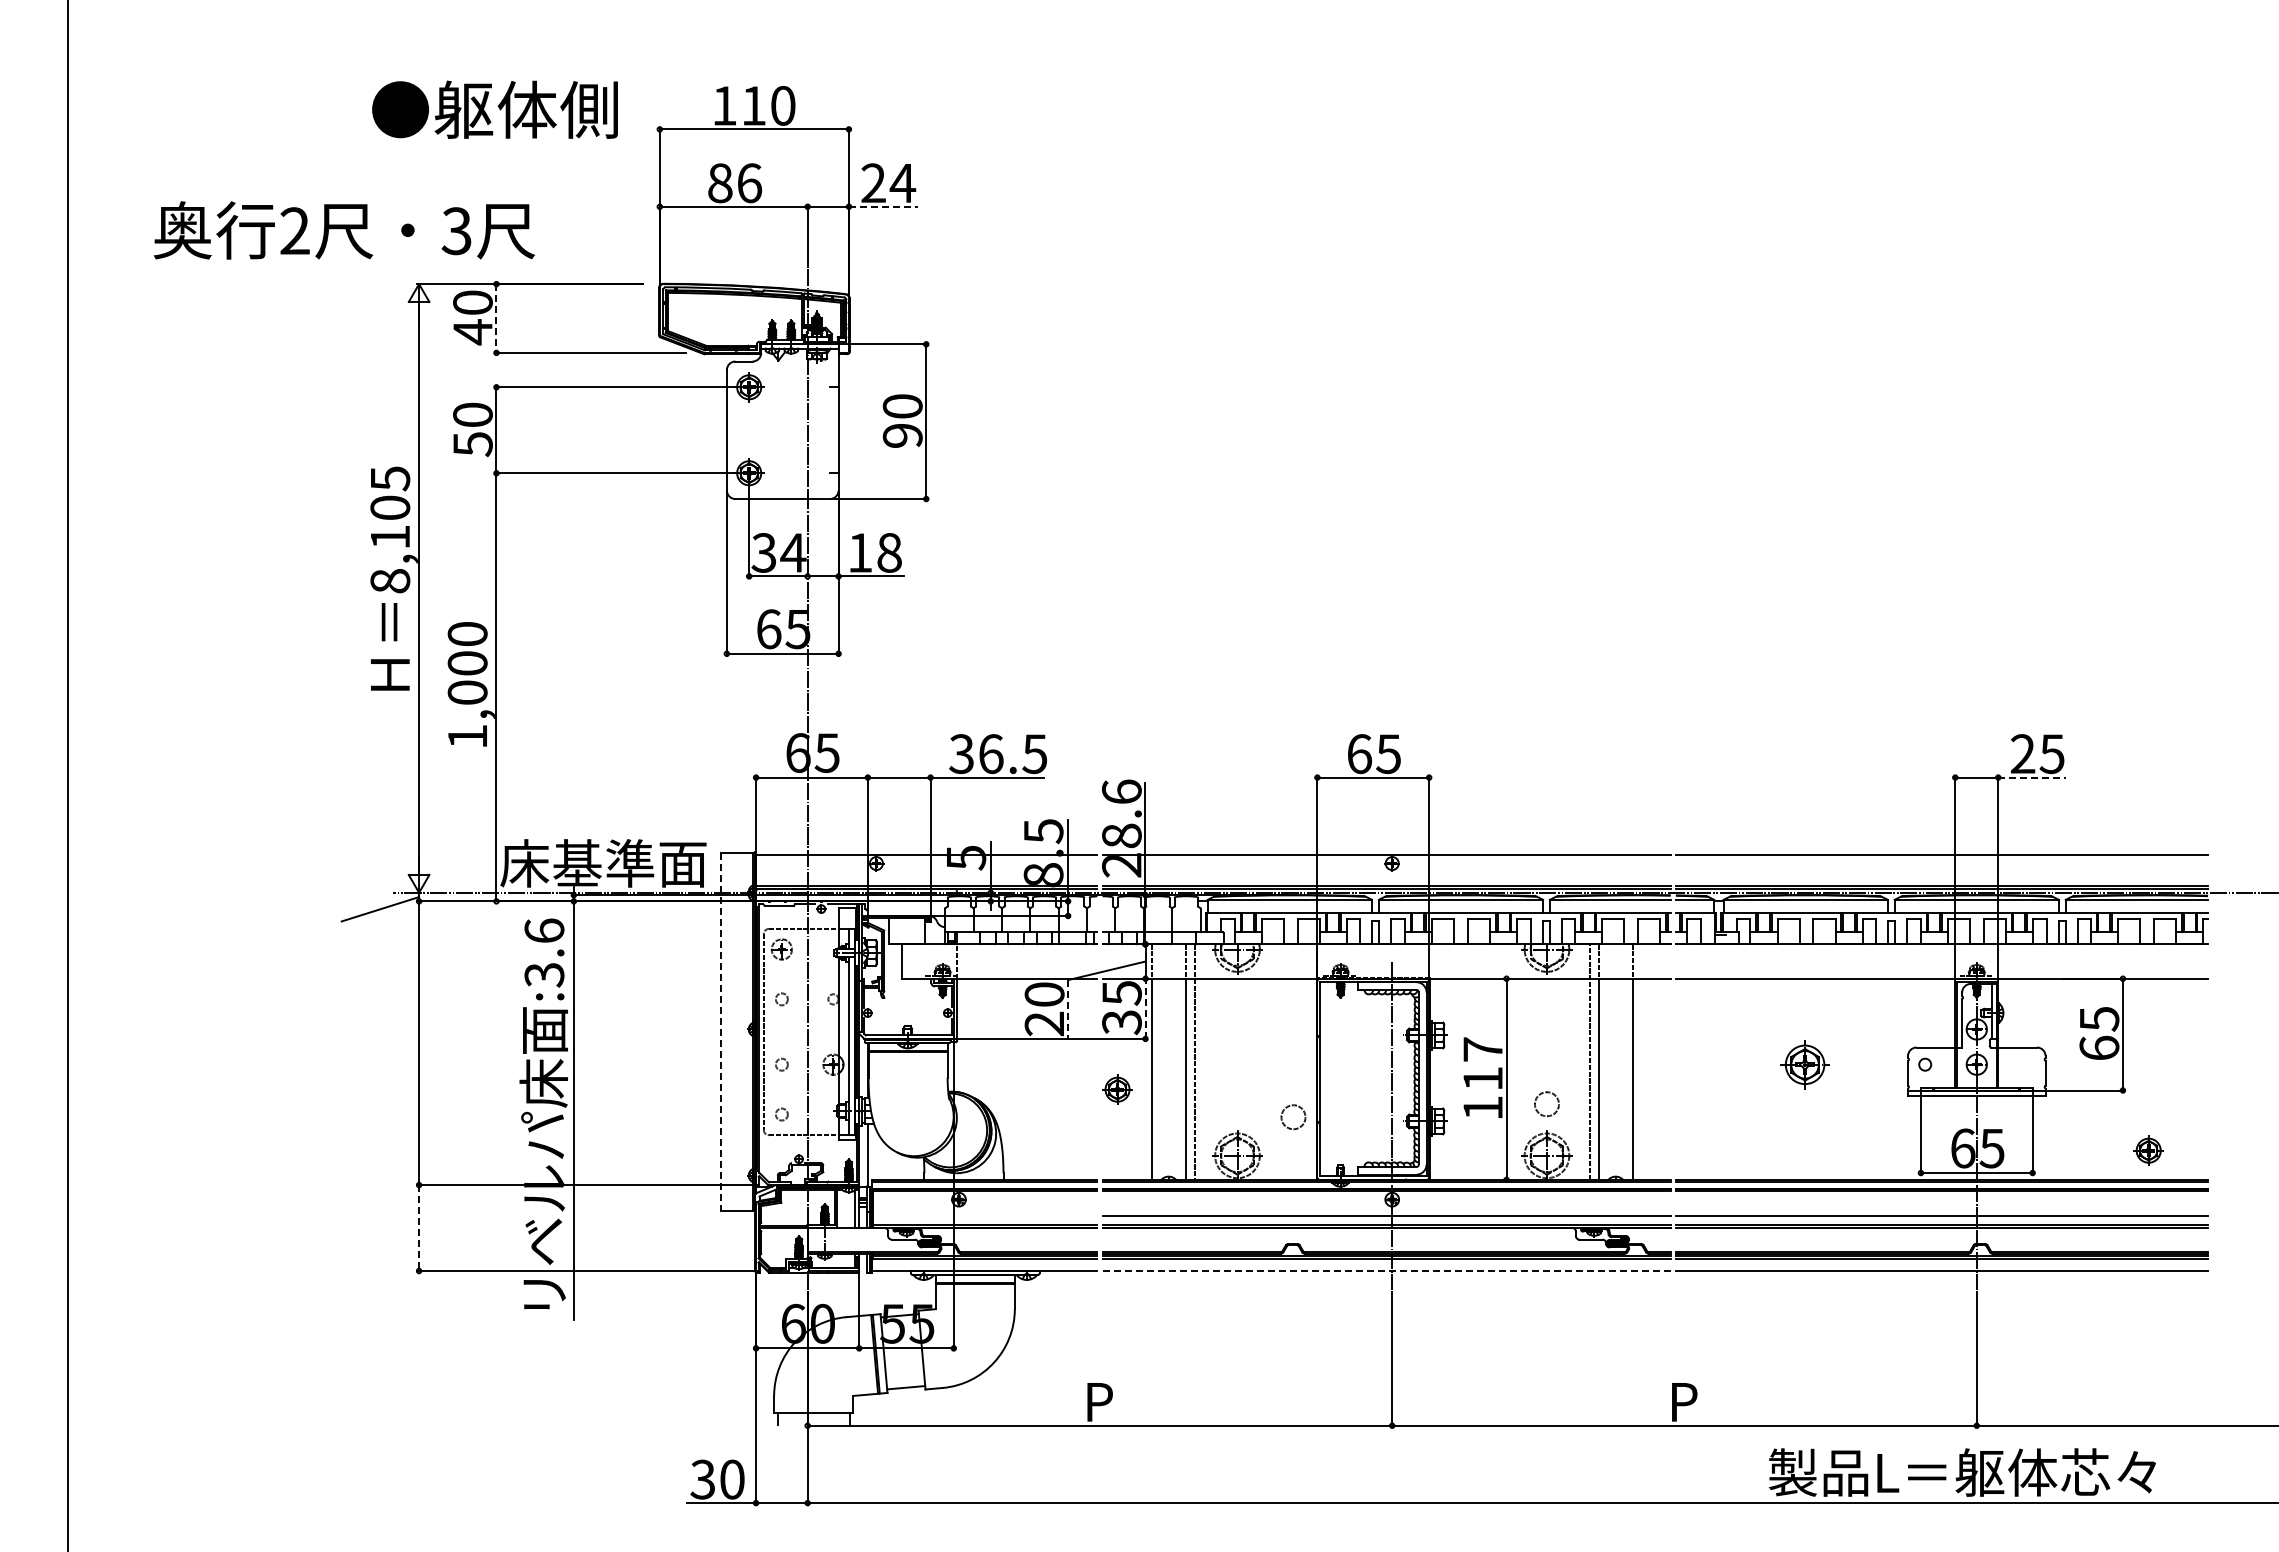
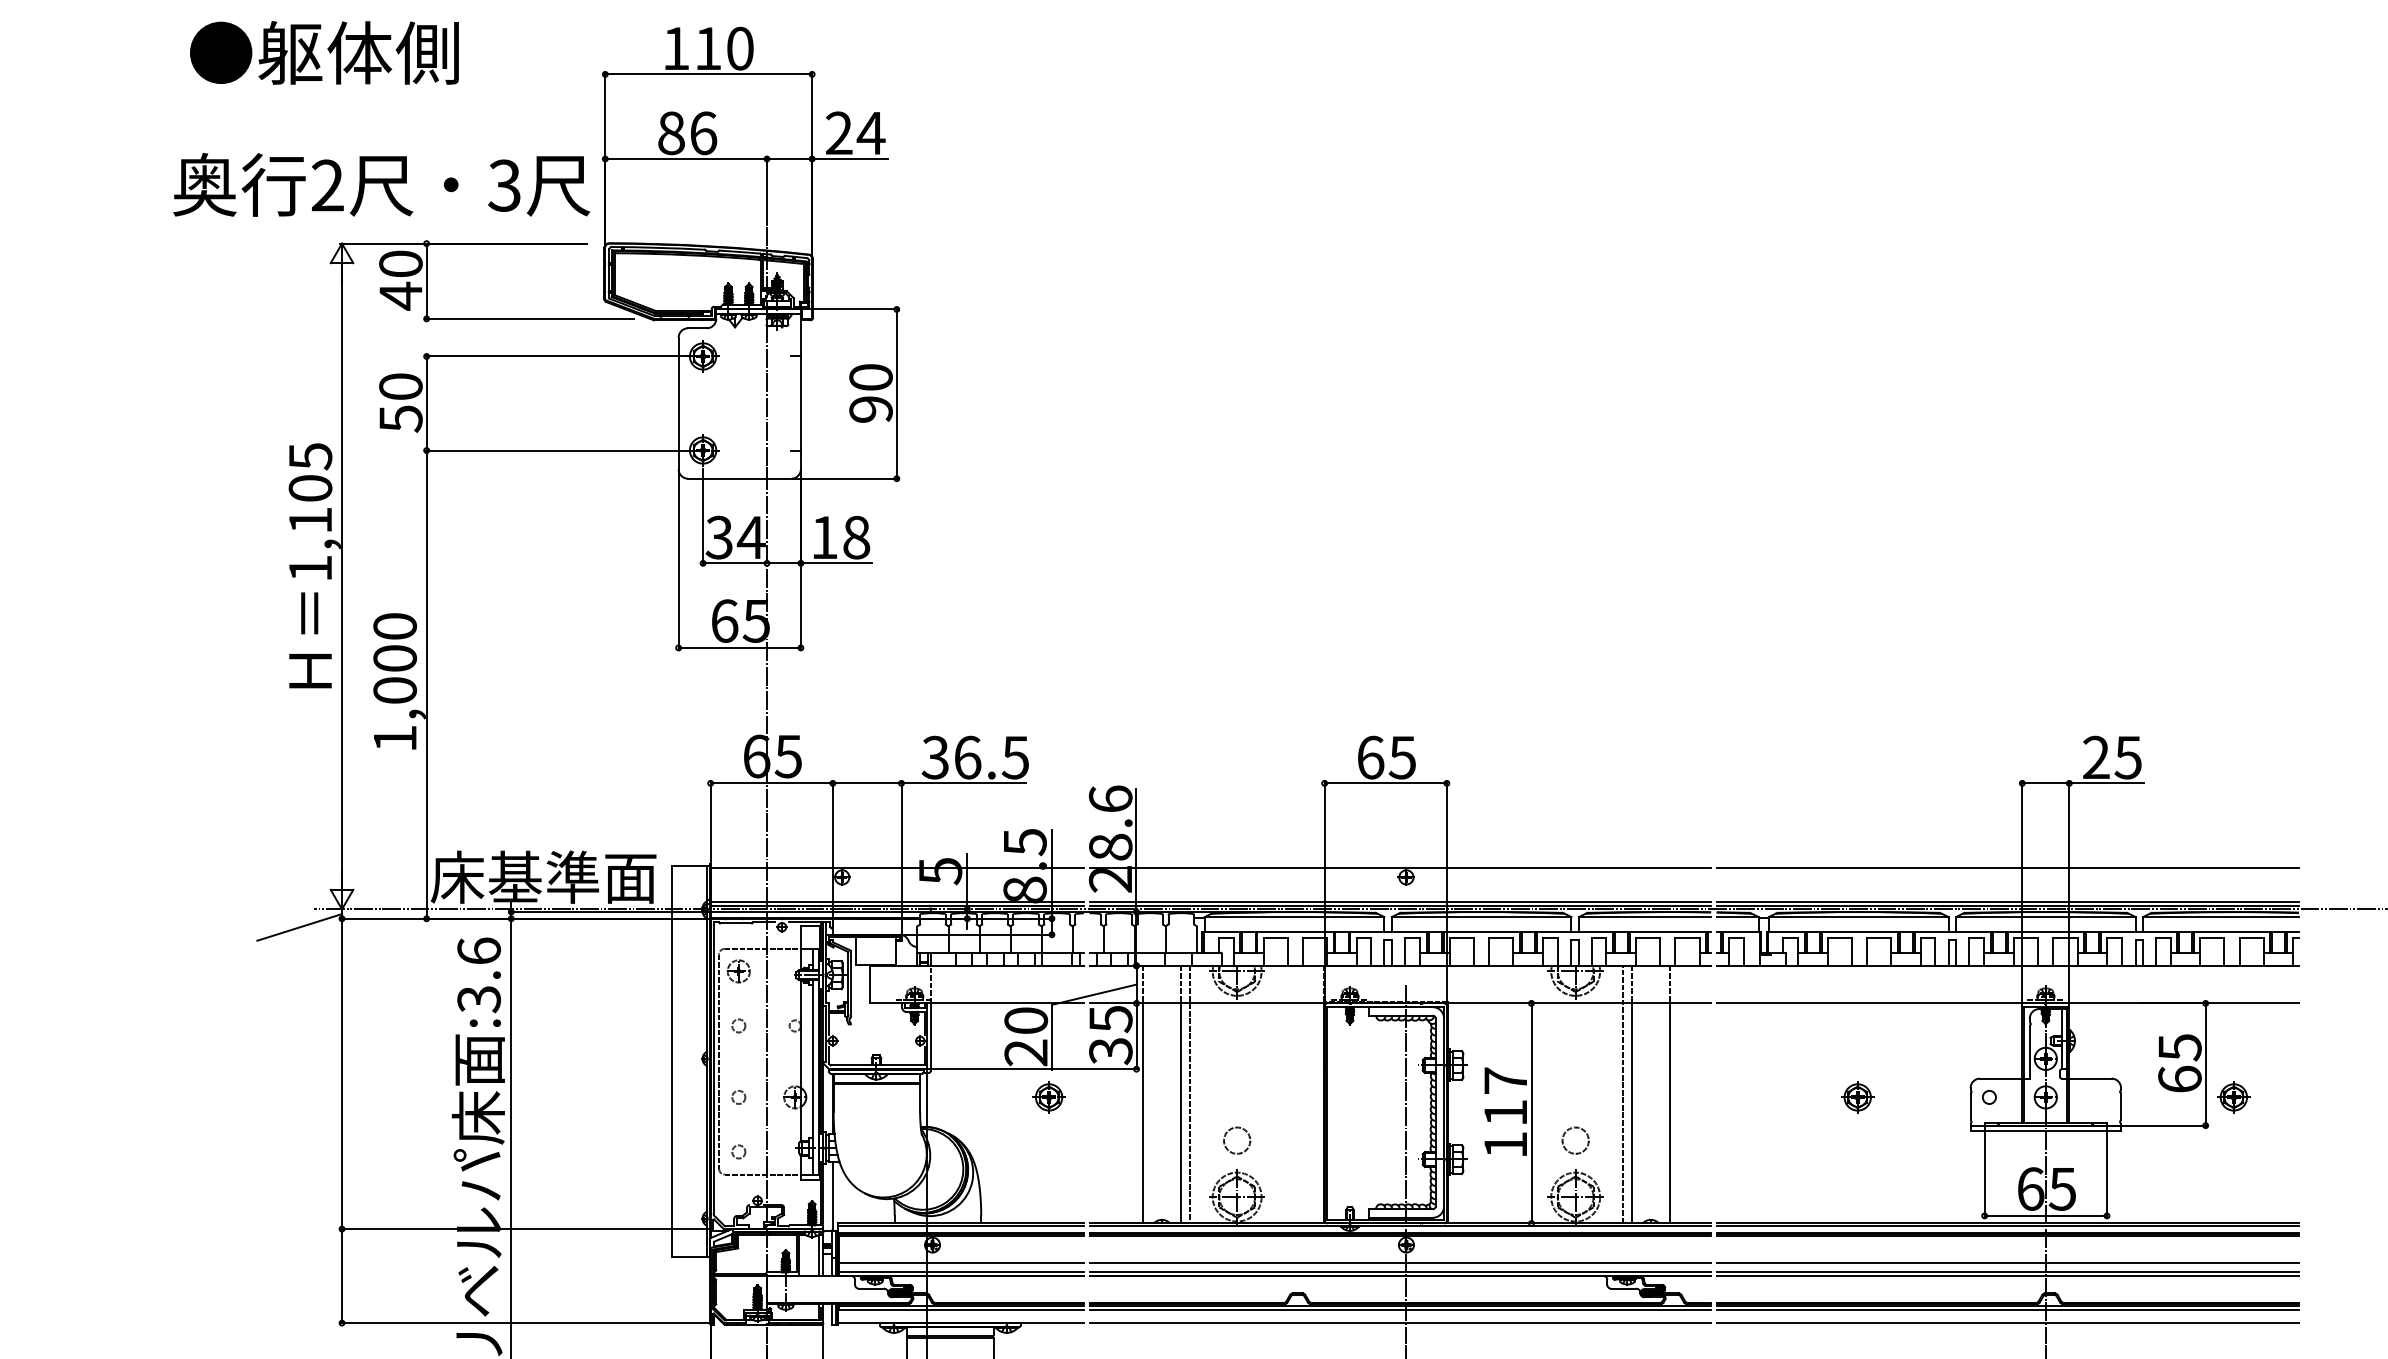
text: (494, 109) -> (323, 52), moved
line: (883, 206) -> (849, 158), dashed -> solid
text: (343, 230) -> (380, 184), moved
line: (496, 319) -> (426, 282), dashed -> solid
text: (390, 581) -> (310, 568), 8,105 -> 1,105
line: (2032, 777) -> (2106, 783), dashed -> solid
line: (1145, 1008) -> (1136, 1035), dashed -> solid
line: (1068, 1009) -> (1052, 1037), dashed -> solid
line: (720, 1032) -> (671, 1062), dashed -> solid
part: (1804, 1064) -> (1857, 1097), size x0.62
part: (1117, 1089) -> (1049, 1097), moved
circle: (1293, 1117) -> (1237, 1140), moved
part: (2148, 1150) -> (2233, 1097), moved
line: (985, 1215) -> (961, 1262), added
line: (419, 1228) -> (342, 1276), dashed -> solid
line: (1386, 1271) -> (1400, 1323), dashed -> solid

